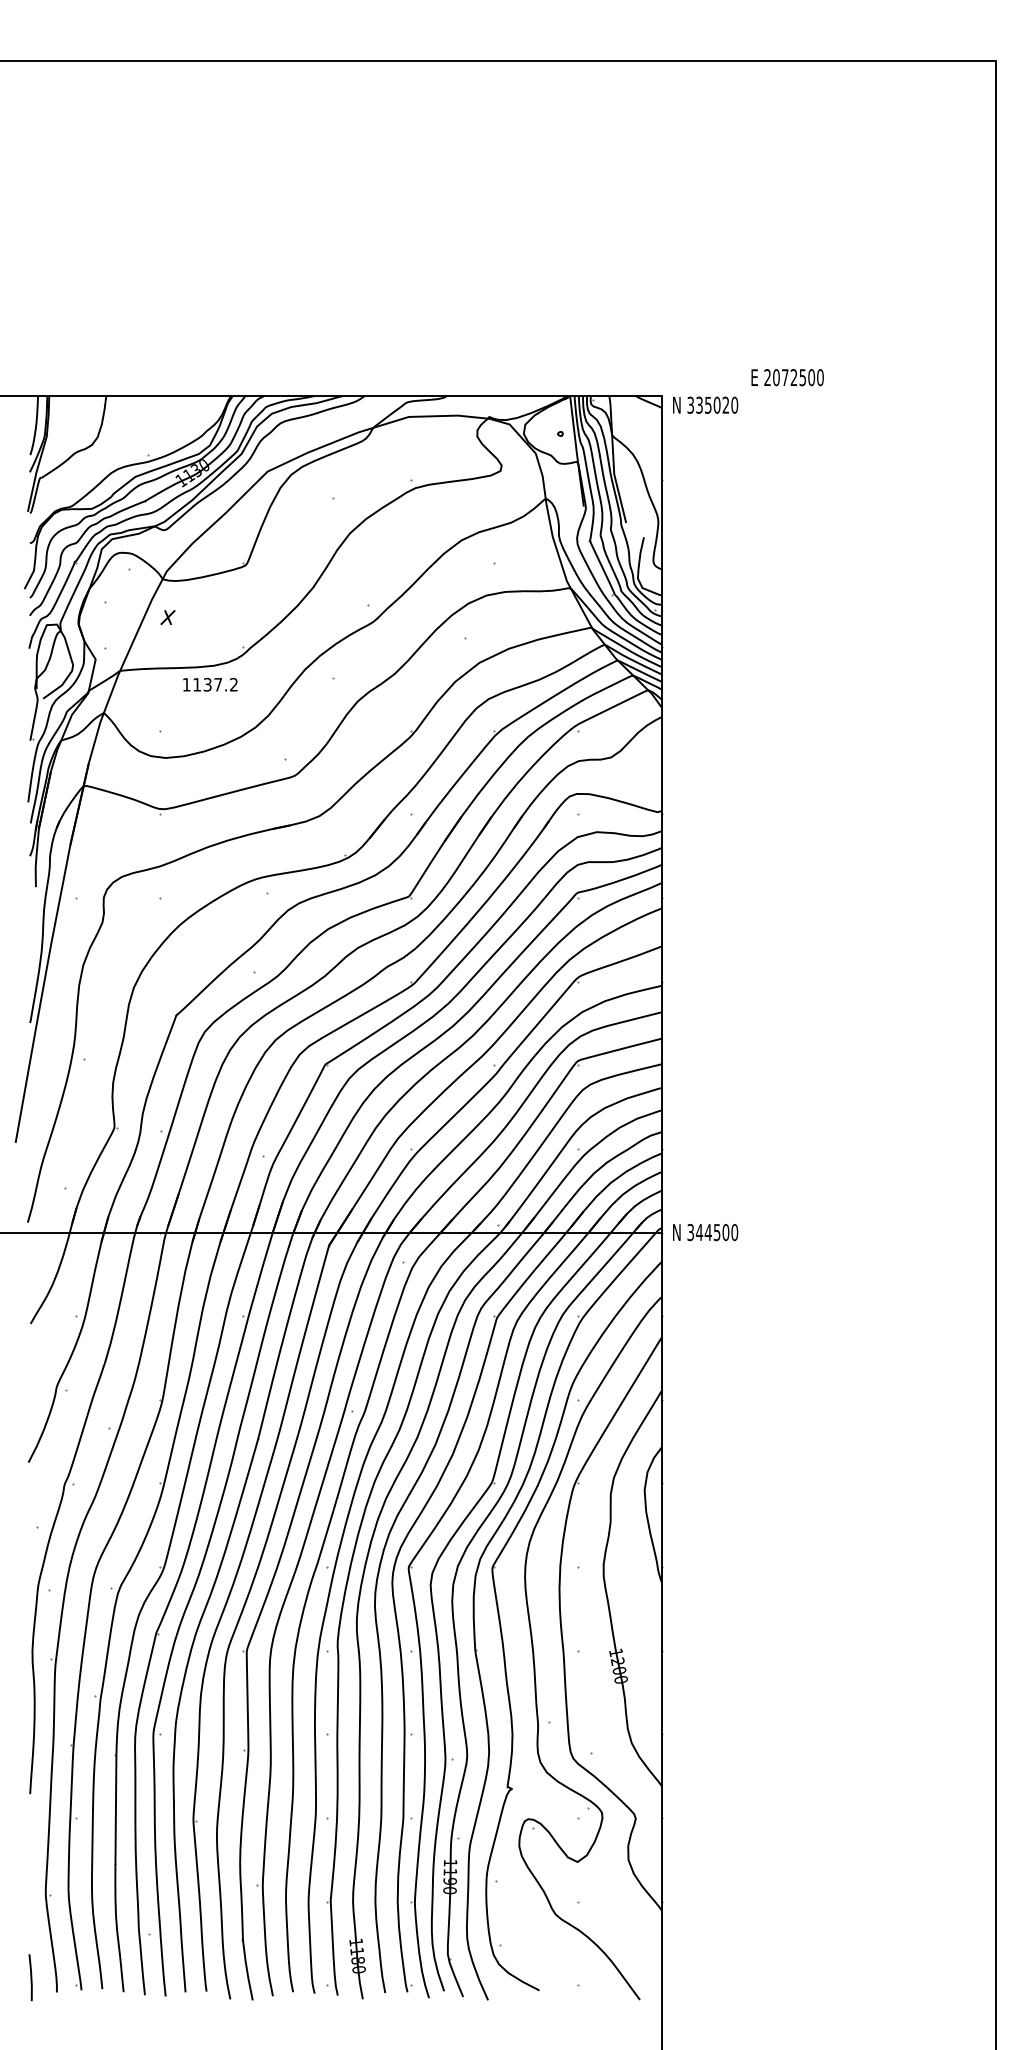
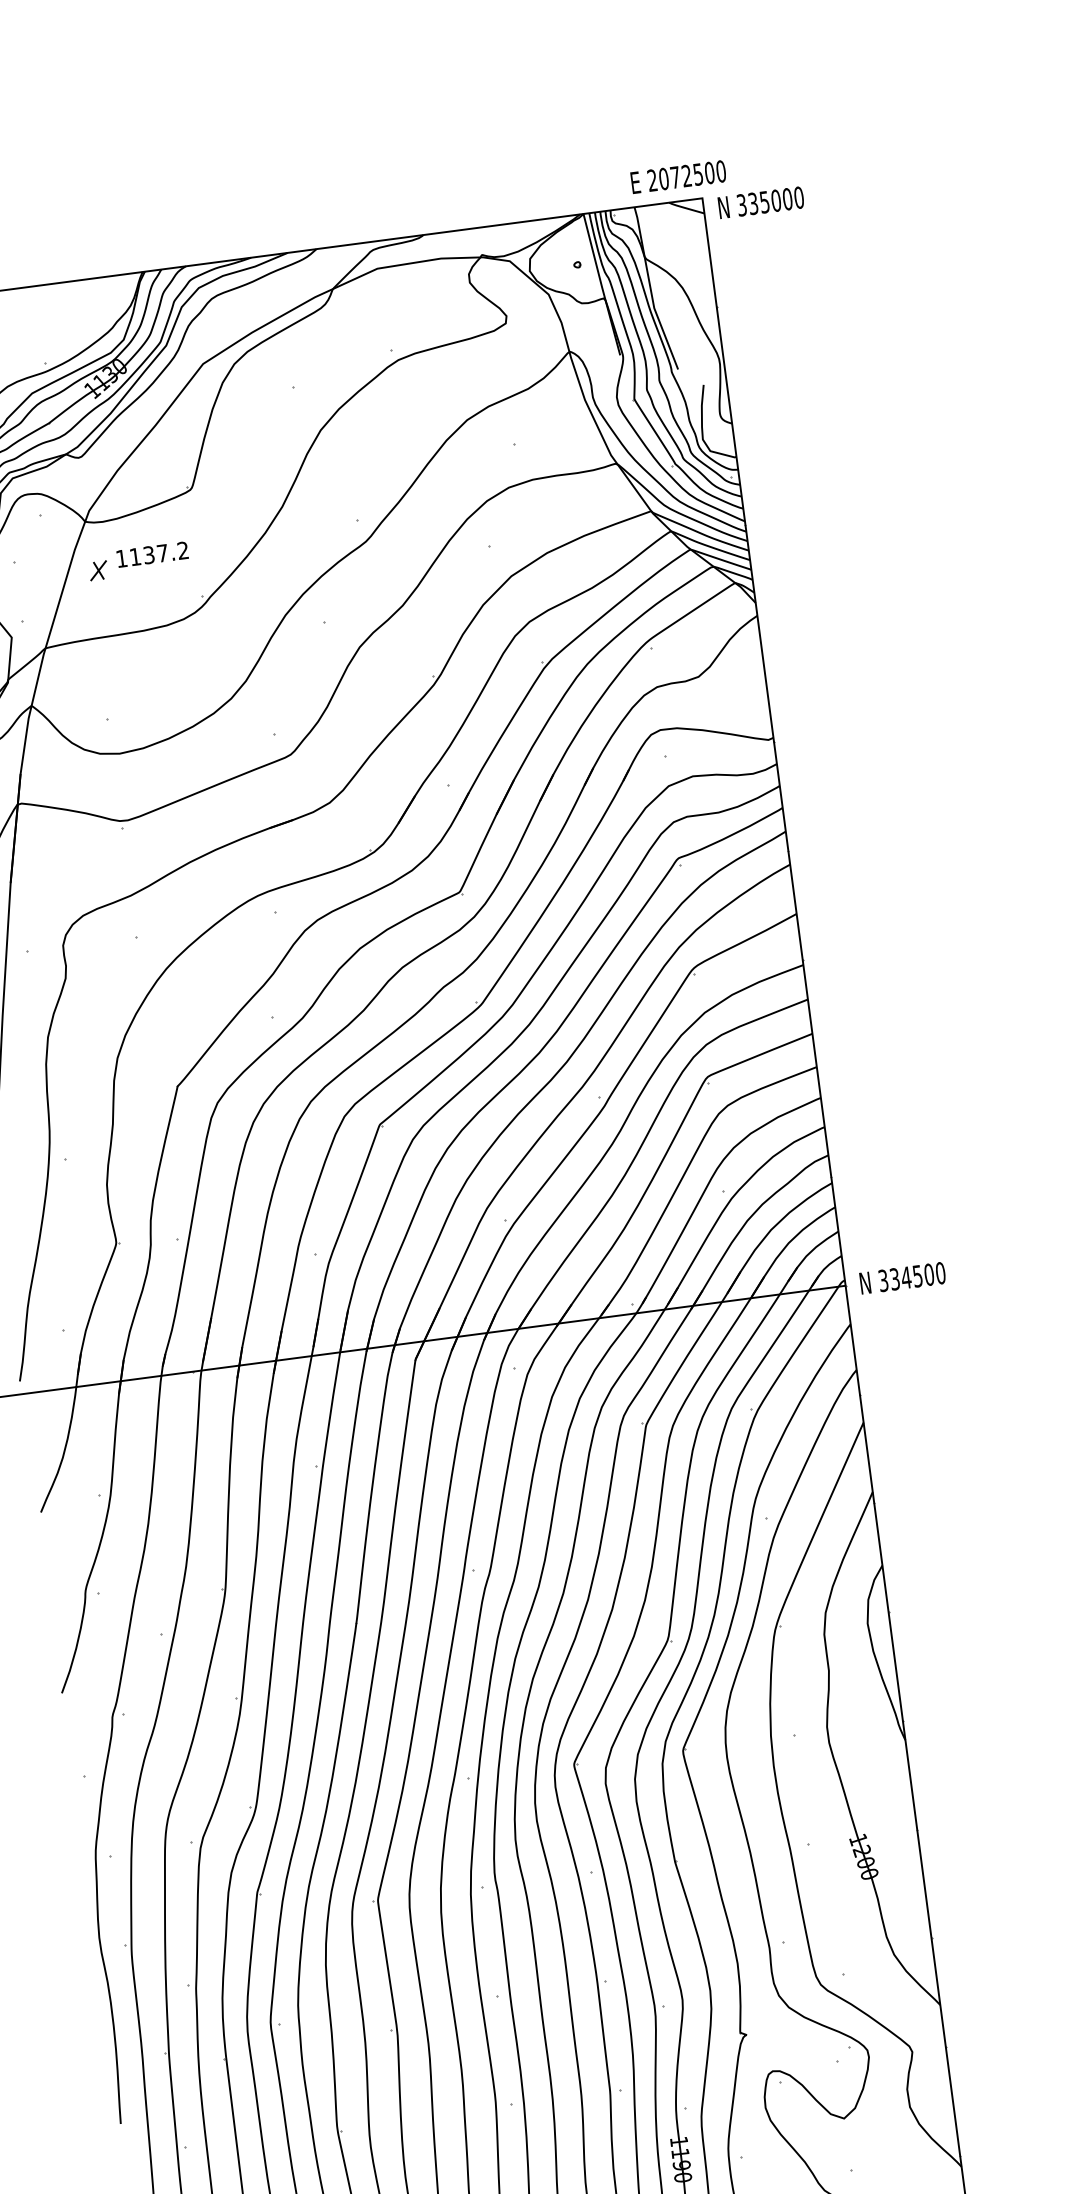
text: (787, 377) -> (678, 176), moved
text: (725, 404) -> (786, 198), 335020 -> 335000
text: (210, 684) -> (152, 554), moved
text: (699, 1232) -> (894, 1279), 344500 -> 334500

